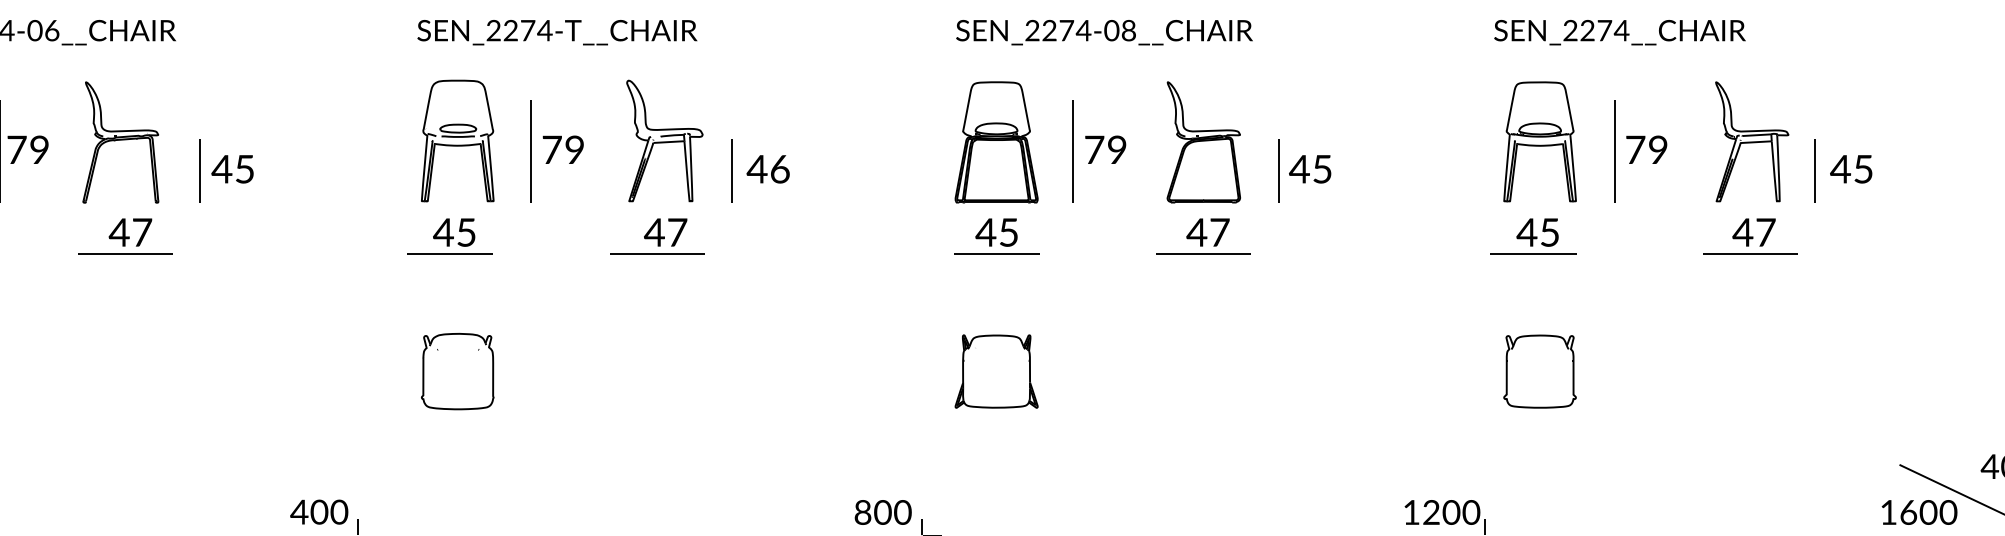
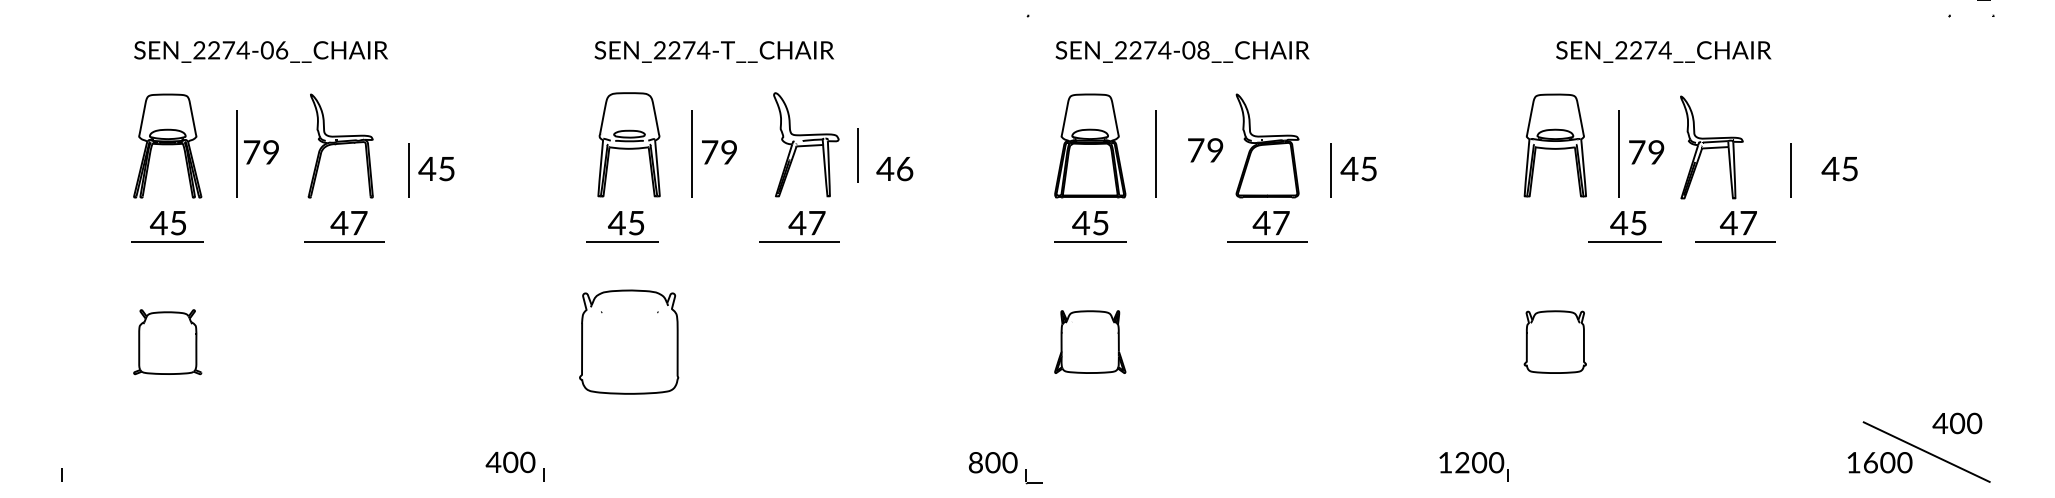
text: (1619, 32) -> (1663, 51), moved
part: (1751, 141) -> (1711, 147), moved
text: (1105, 150) -> (1205, 150), moved
text: (1851, 169) -> (1839, 169), moved
line: (731, 171) -> (857, 155), moved
part: (1533, 236) -> (1624, 226), moved
part: (457, 370) -> (628, 341), size x1.6

